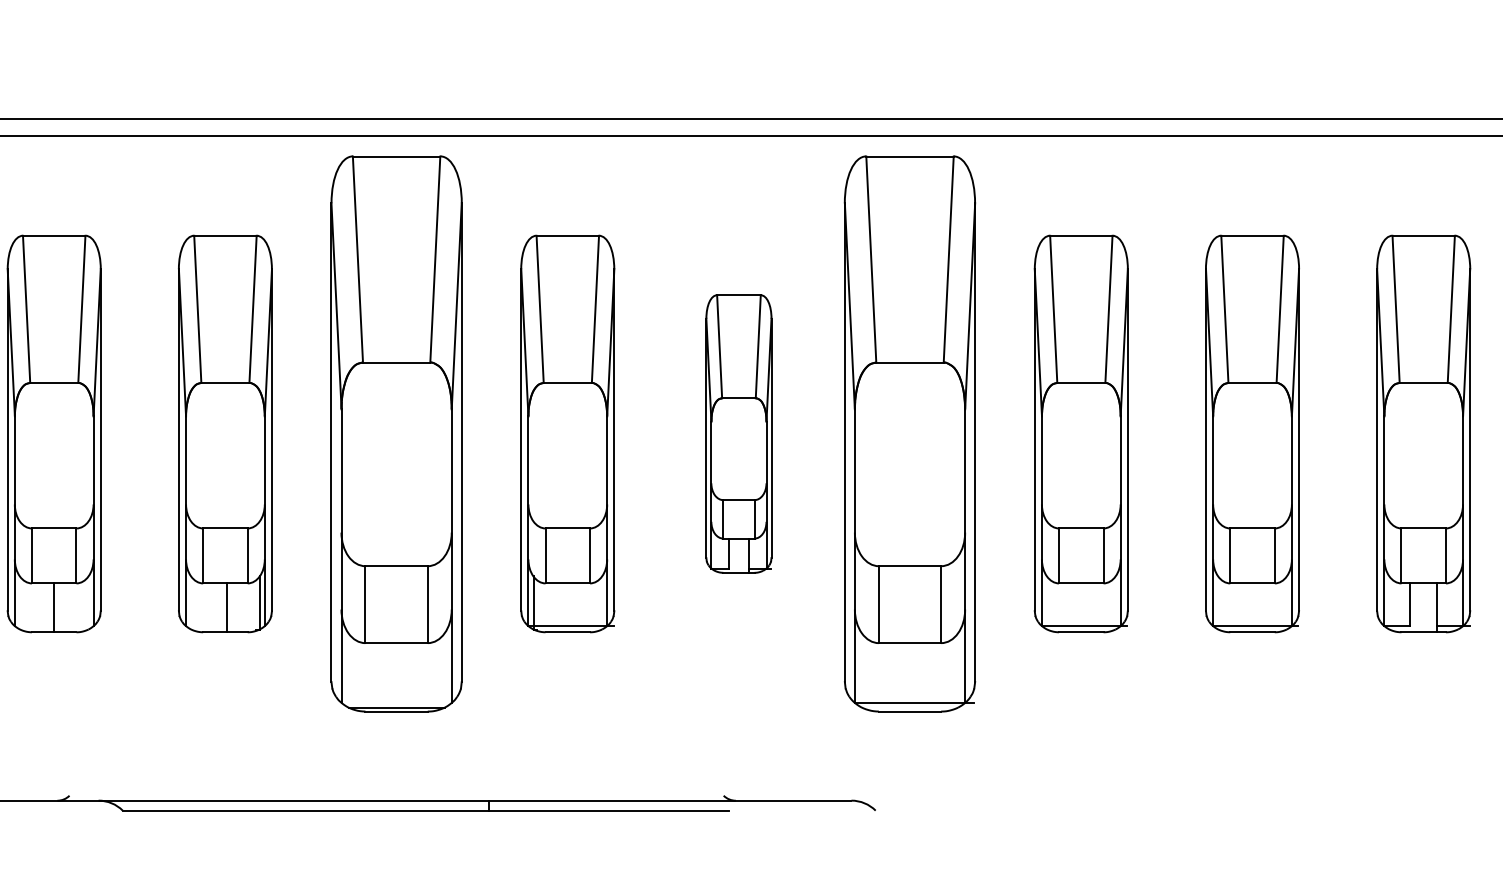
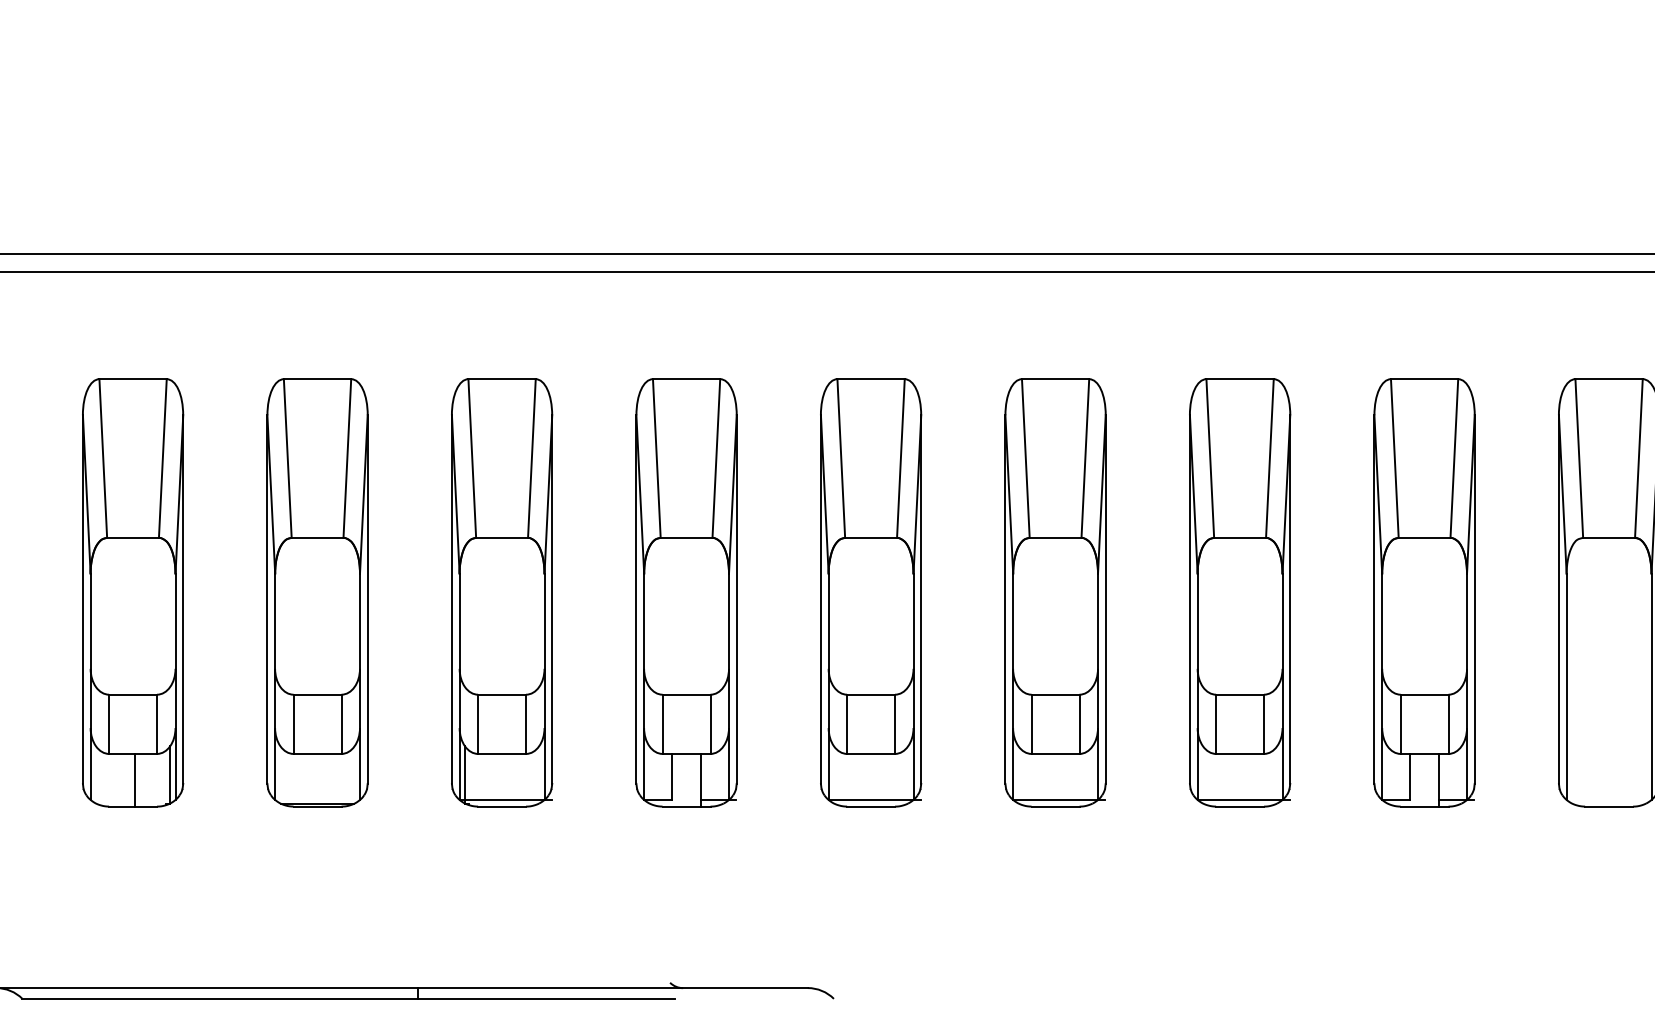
part: (396, 433) -> (317, 592), size x0.71
part: (738, 433) -> (686, 592), size x1.43
part: (910, 433) -> (871, 592), size x0.71

